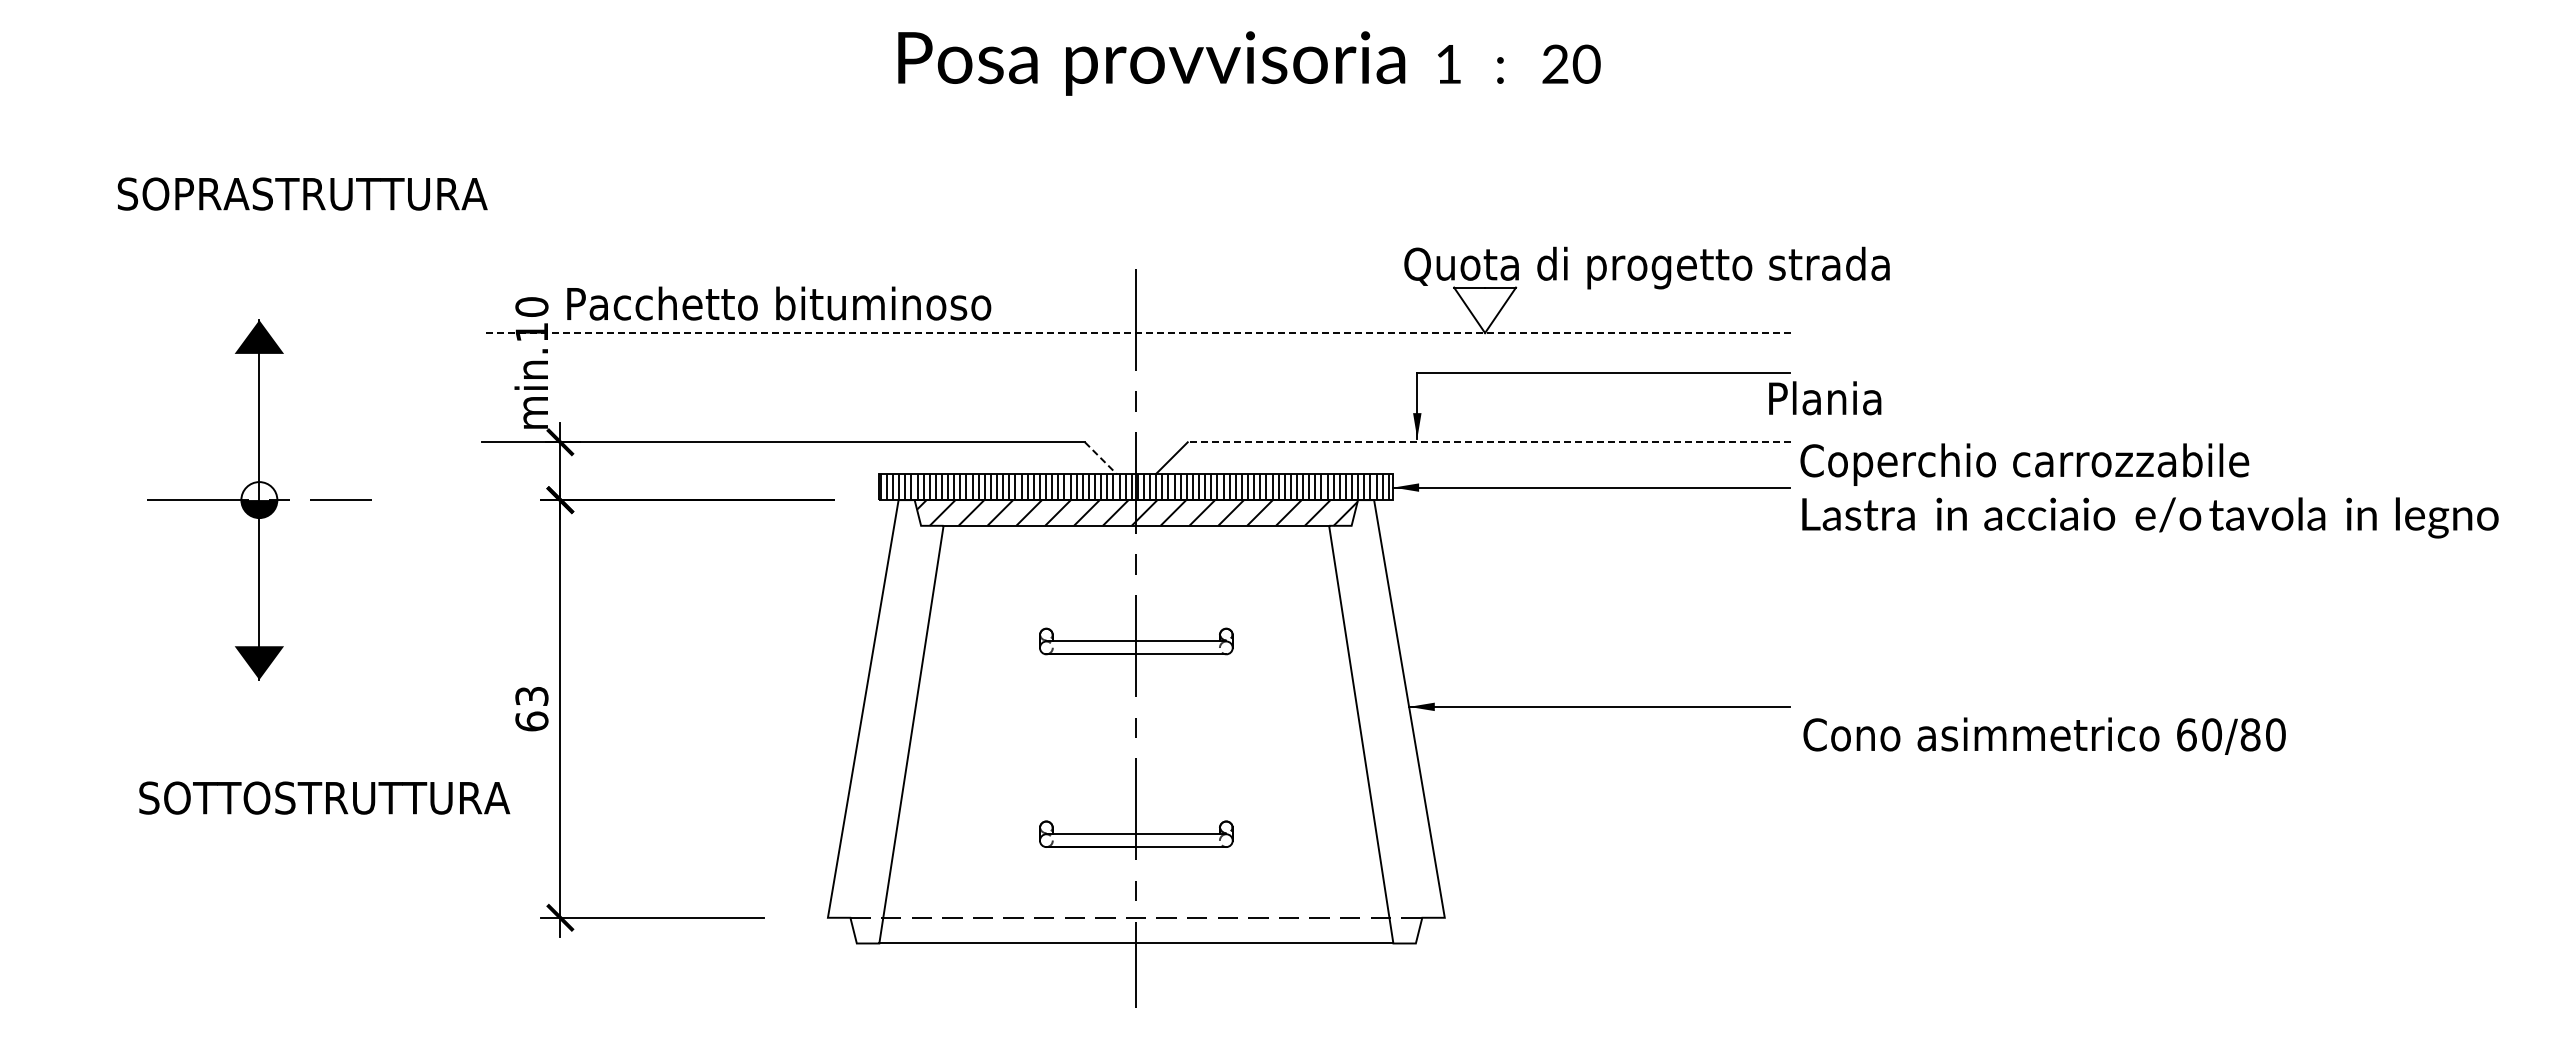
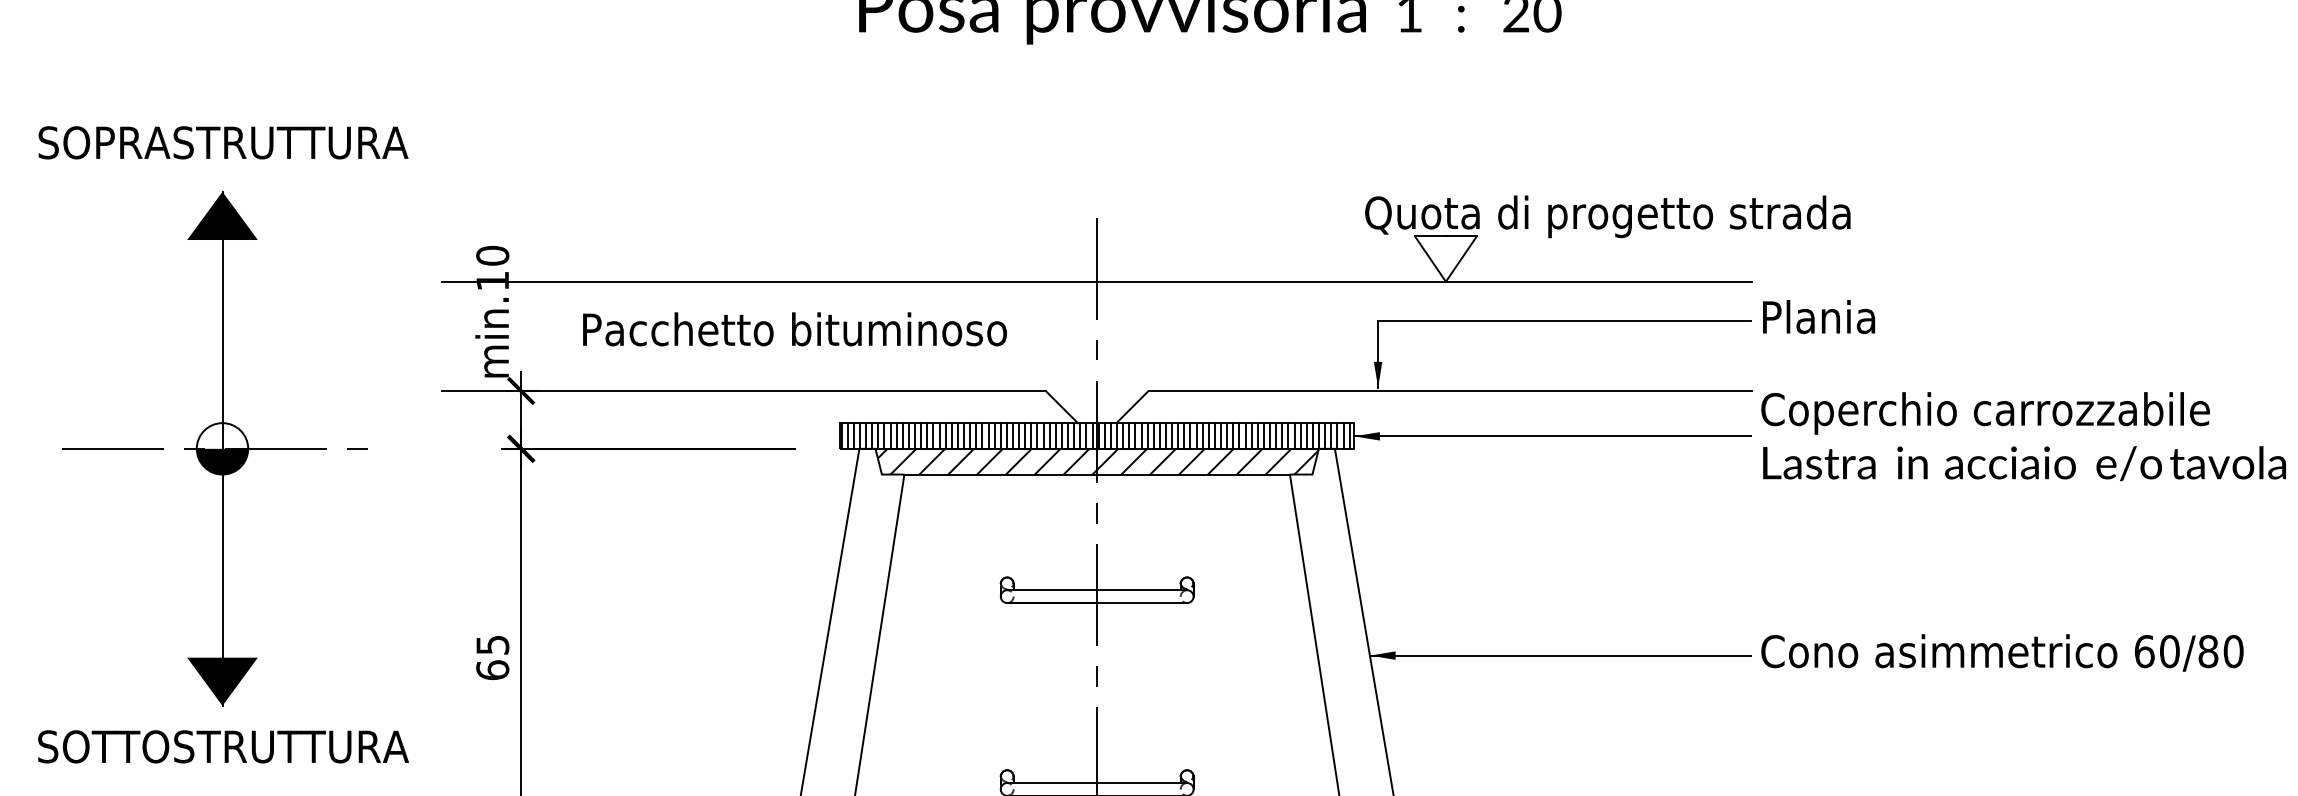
text: (302, 193) -> (223, 142), moved
text: (779, 303) -> (795, 329), moved
line: (1136, 333) -> (1097, 282), dashed -> solid
text: (1825, 398) -> (1819, 317), moved
line: (1489, 442) -> (1450, 391), dashed -> solid
line: (1101, 458) -> (1062, 407), dashed -> solid
part: (253, 499) -> (214, 448), size x1.43
text: (531, 696) -> (492, 645), 63 -> 65
text: (2044, 735) -> (2002, 652), moved
text: (324, 797) -> (223, 746), moved

